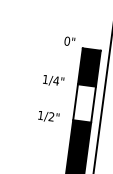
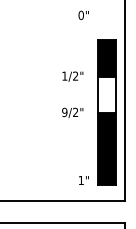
text: (69, 40) -> (83, 14), moved
text: (56, 80) -> (75, 75), 1/4" -> 1/2"
text: (40, 115) -> (64, 112), 1/2" -> 9/2"

